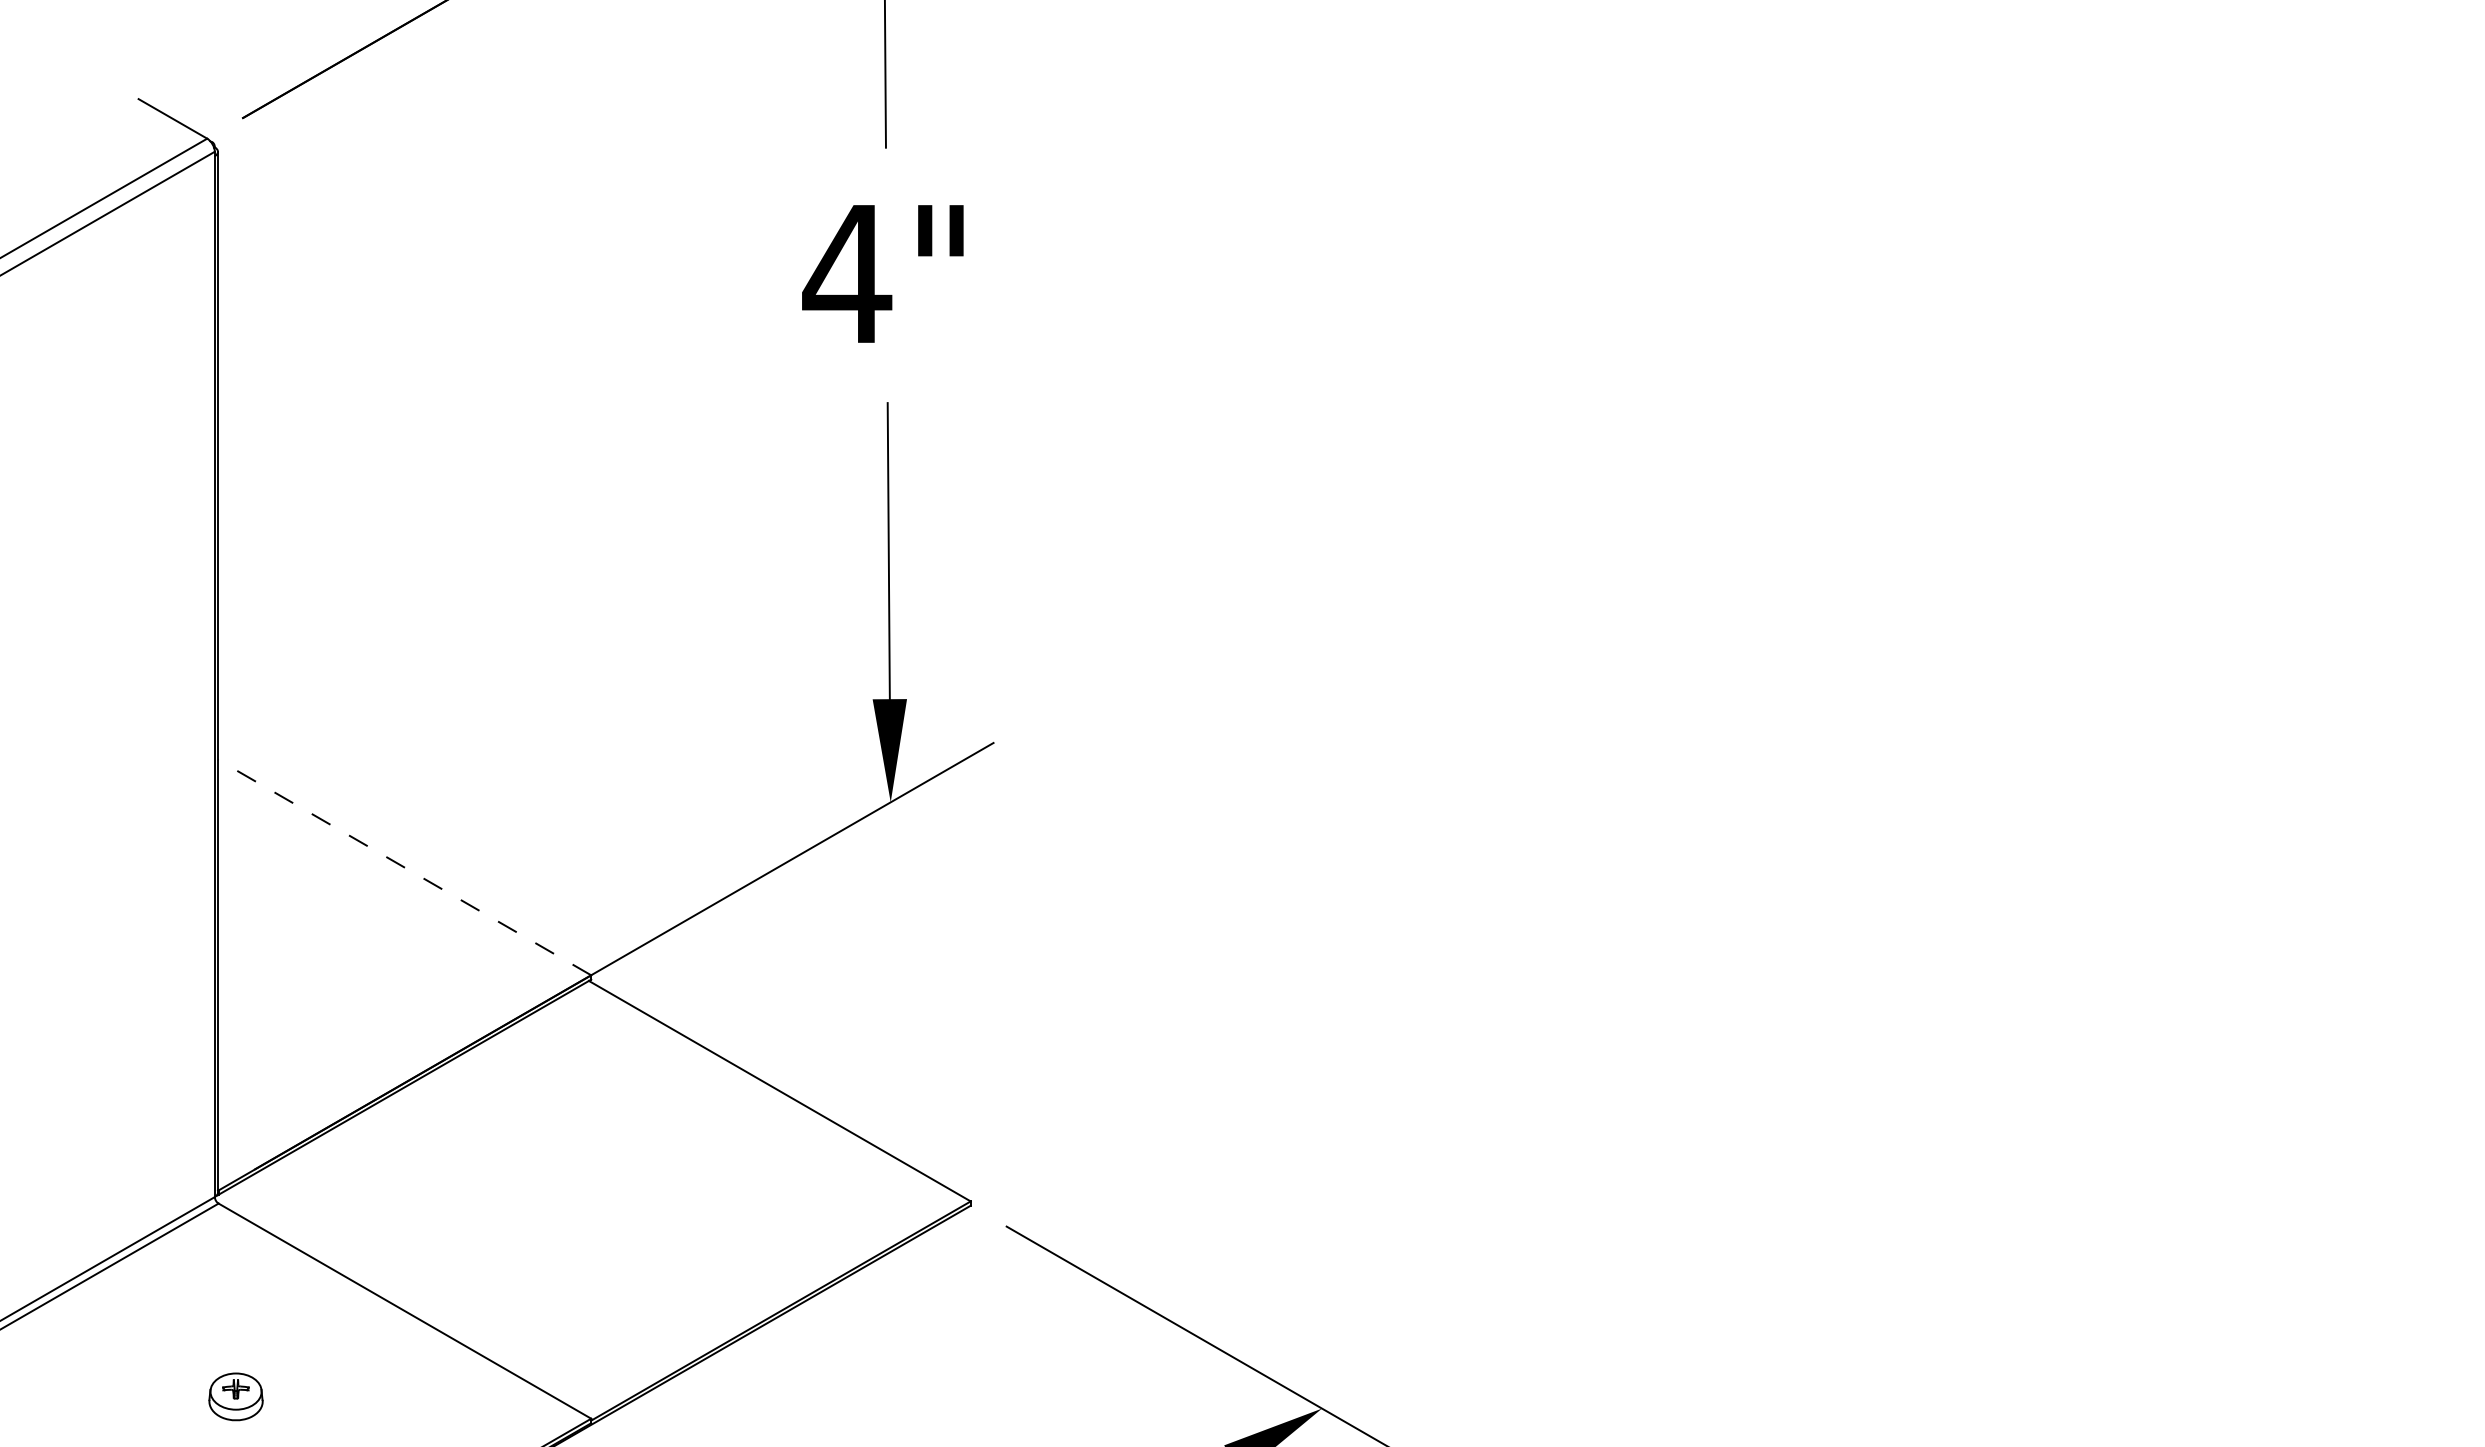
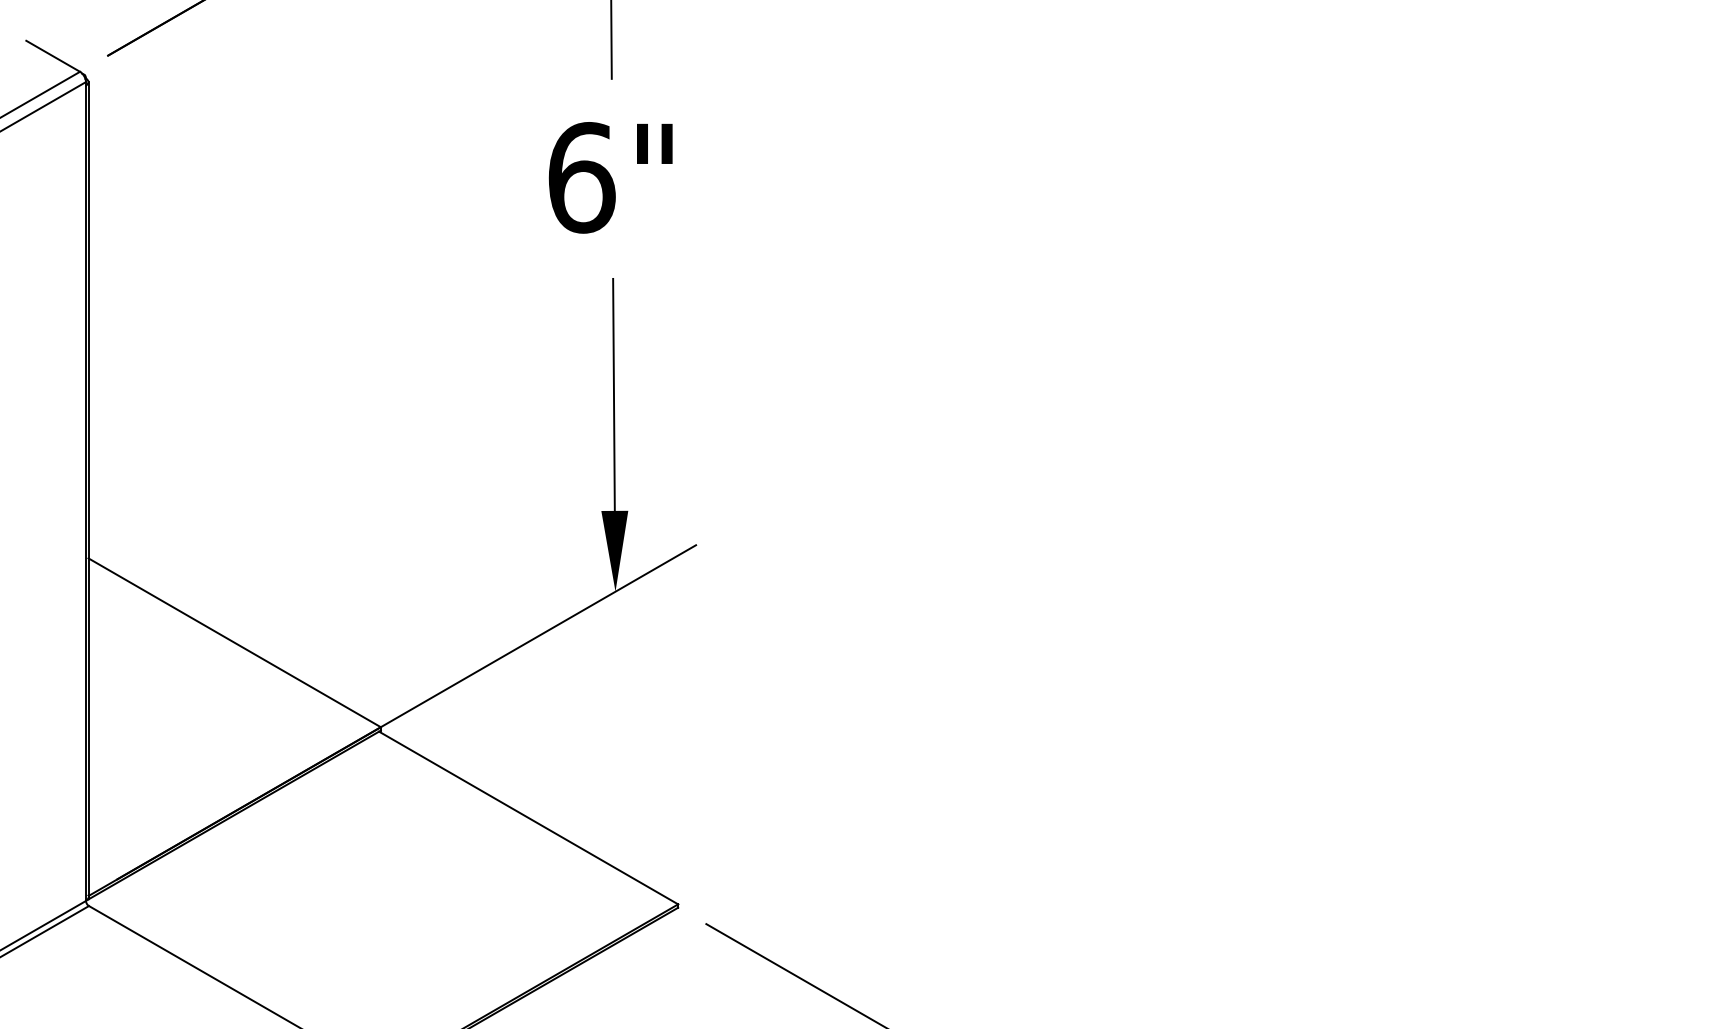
text: (847, 273) -> (581, 177), 4" -> 6"
line: (404, 867) -> (234, 642), dashed -> solid

